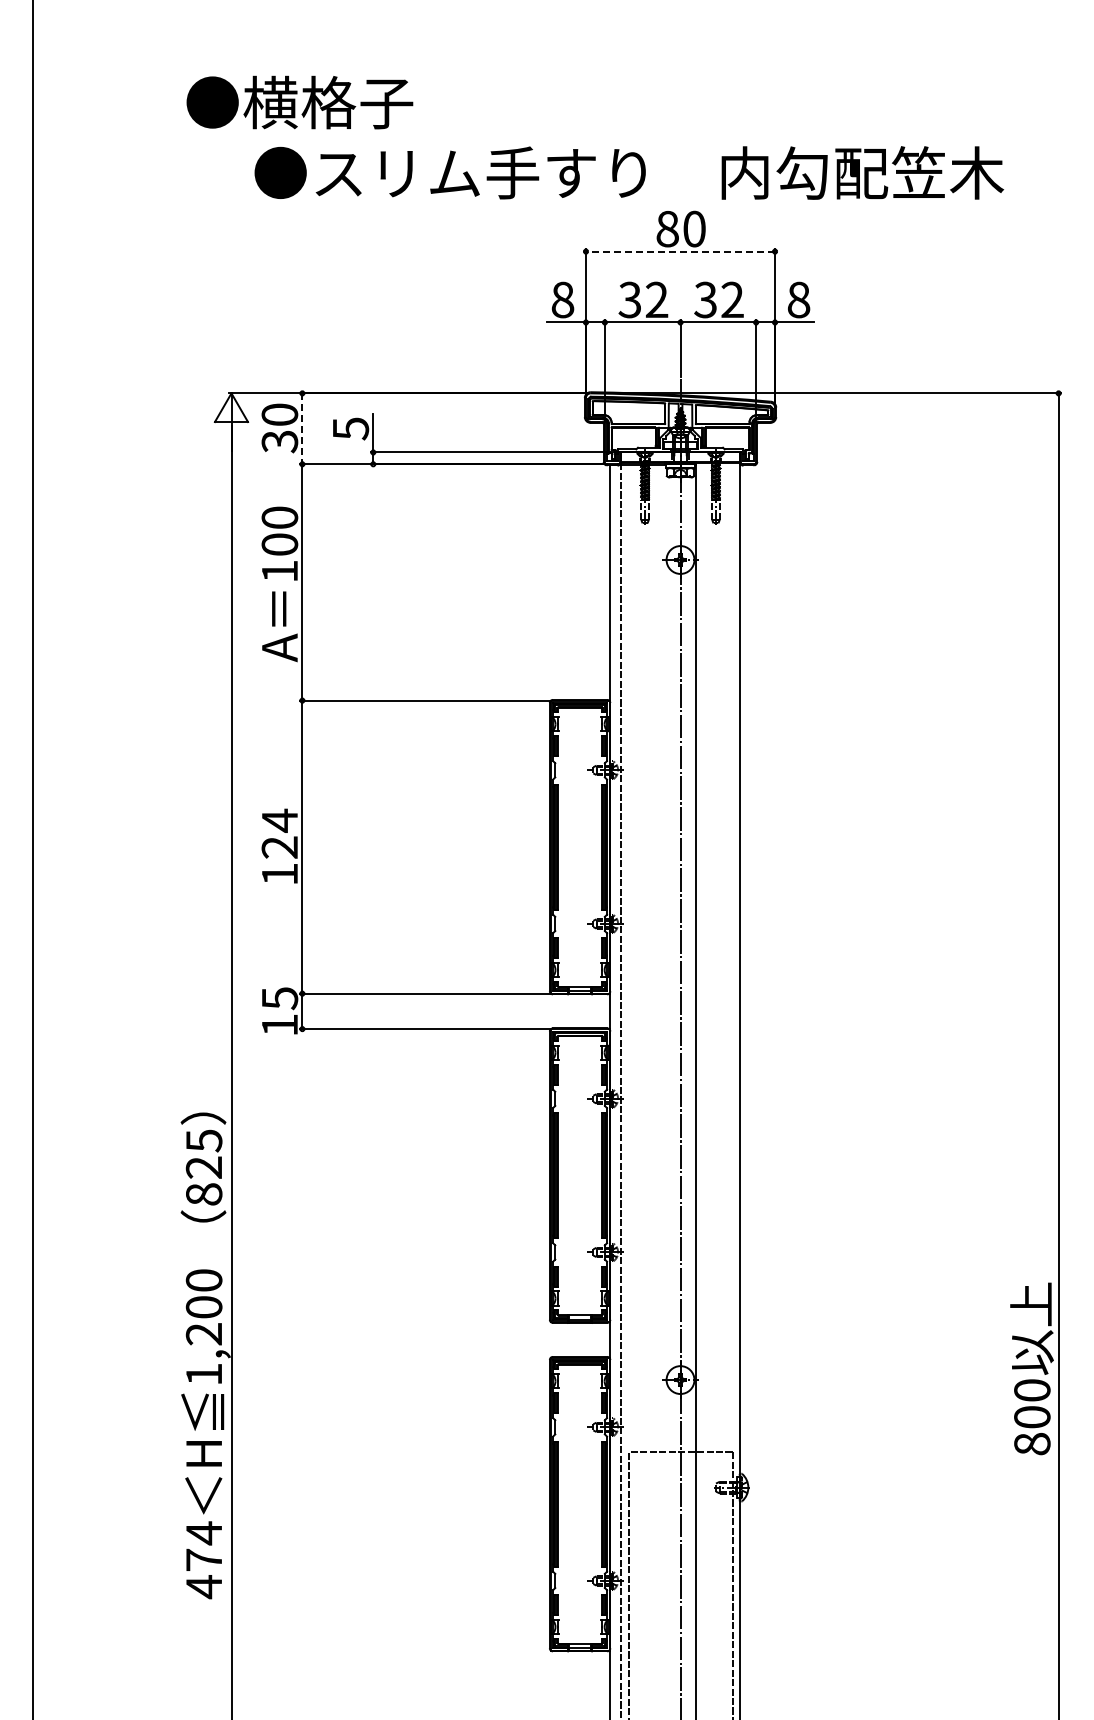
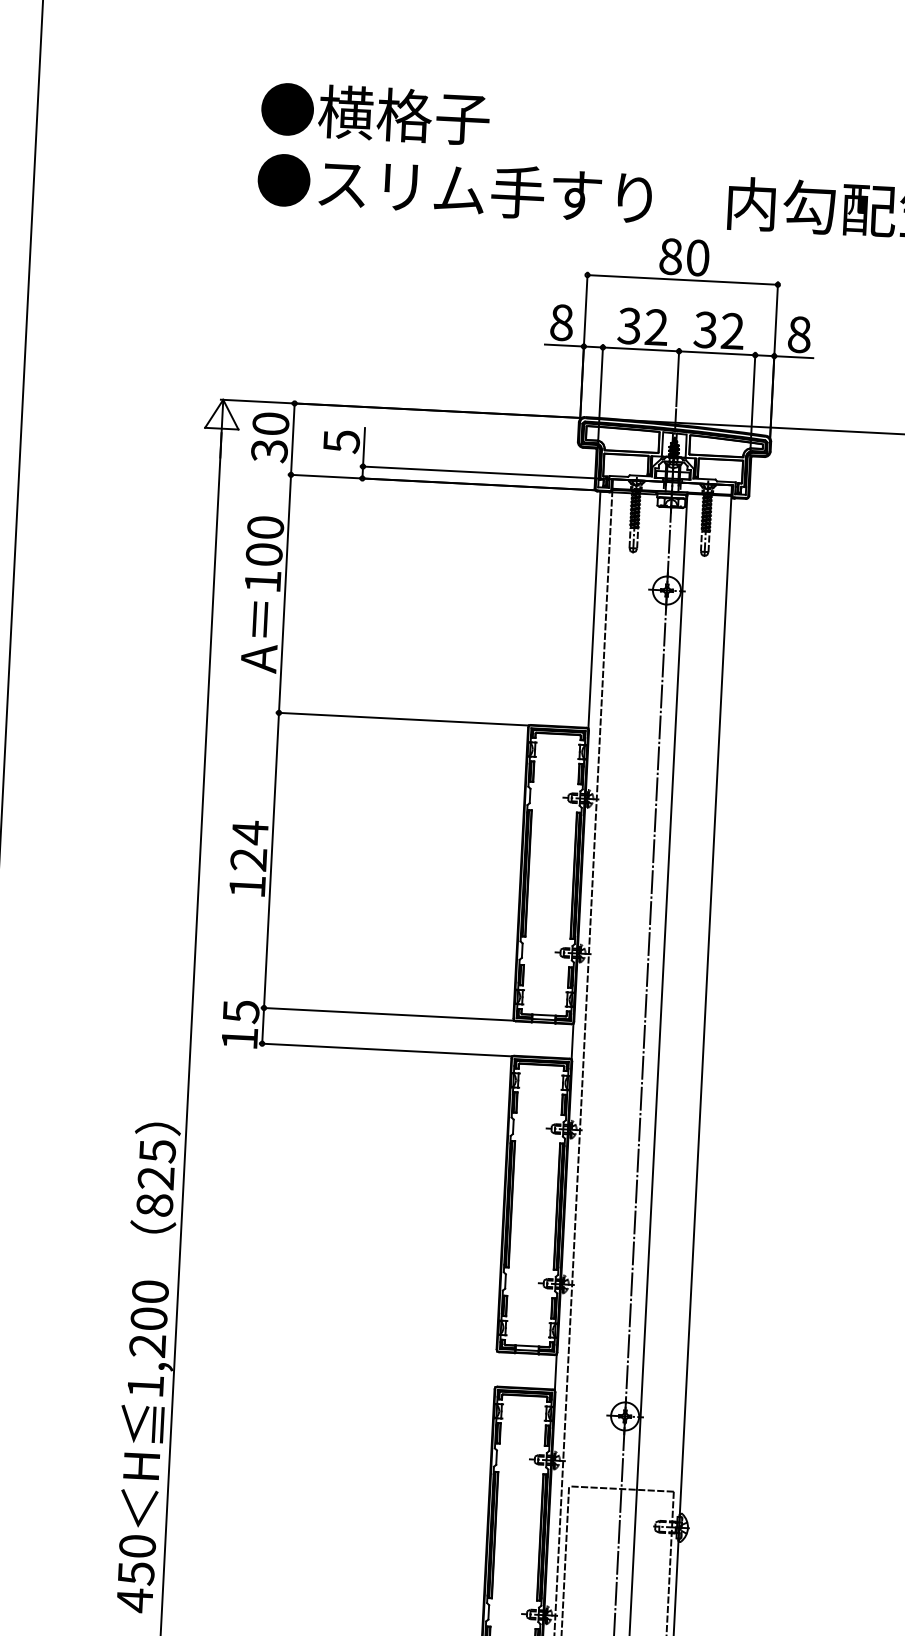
text: (299, 102) -> (375, 113), moved
line: (680, 251) -> (682, 279), dashed -> solid
line: (302, 429) -> (292, 439), dashed -> solid
text: (203, 1546) -> (136, 1559), 474 -> 450

